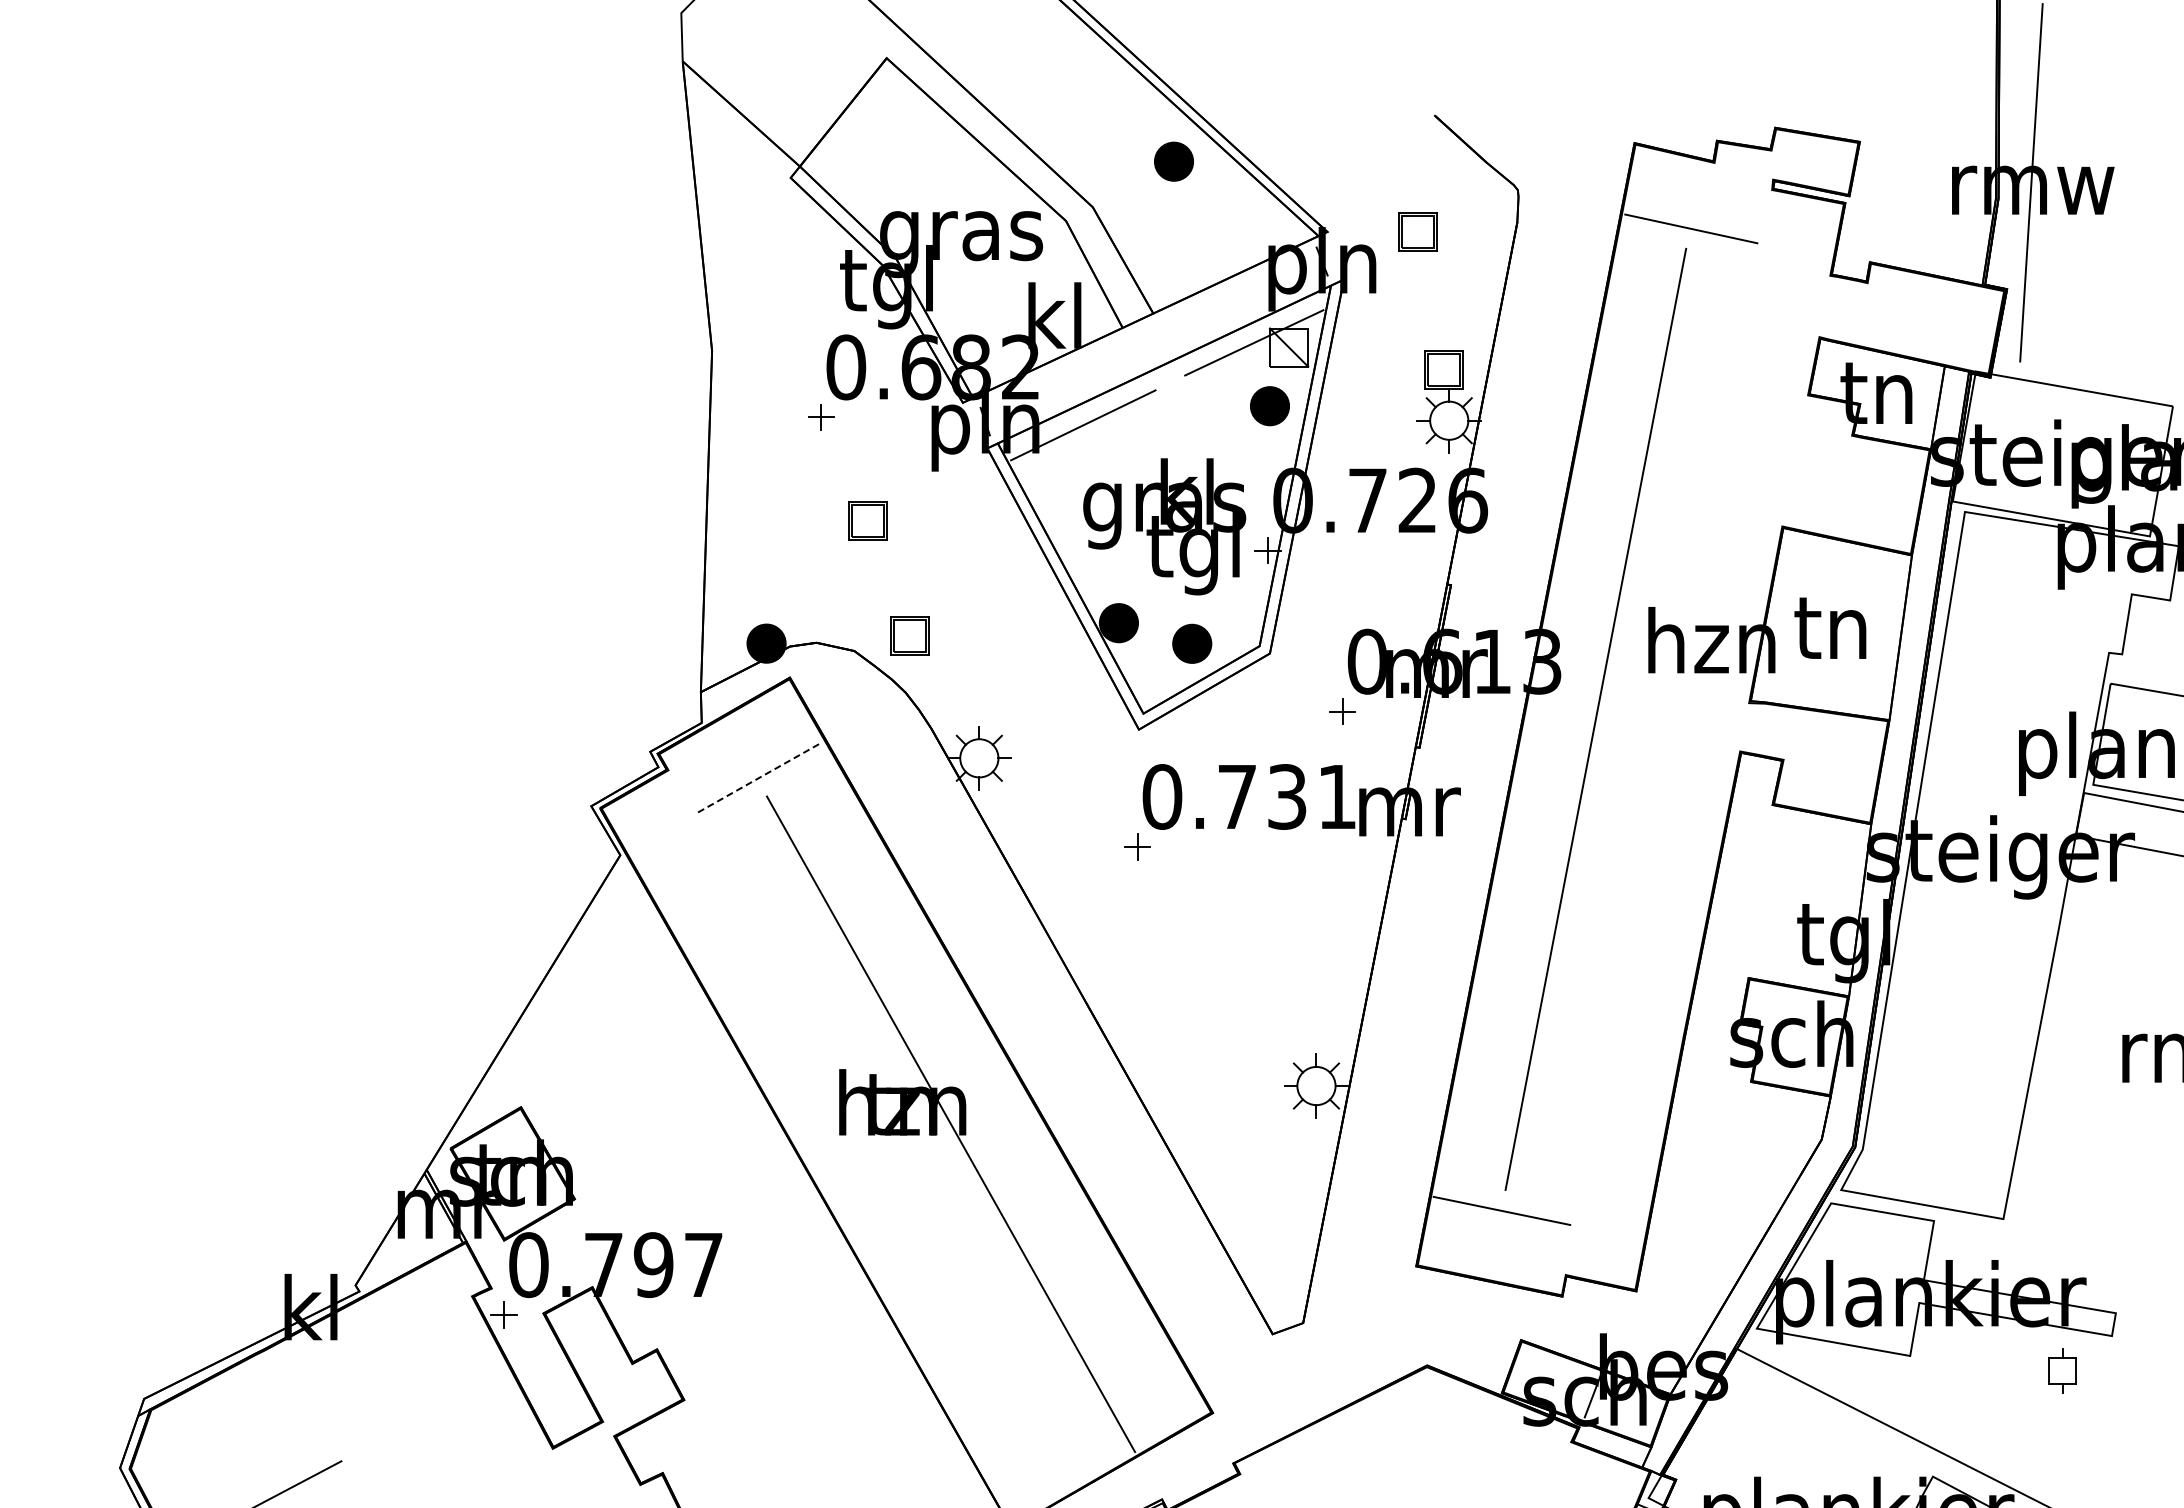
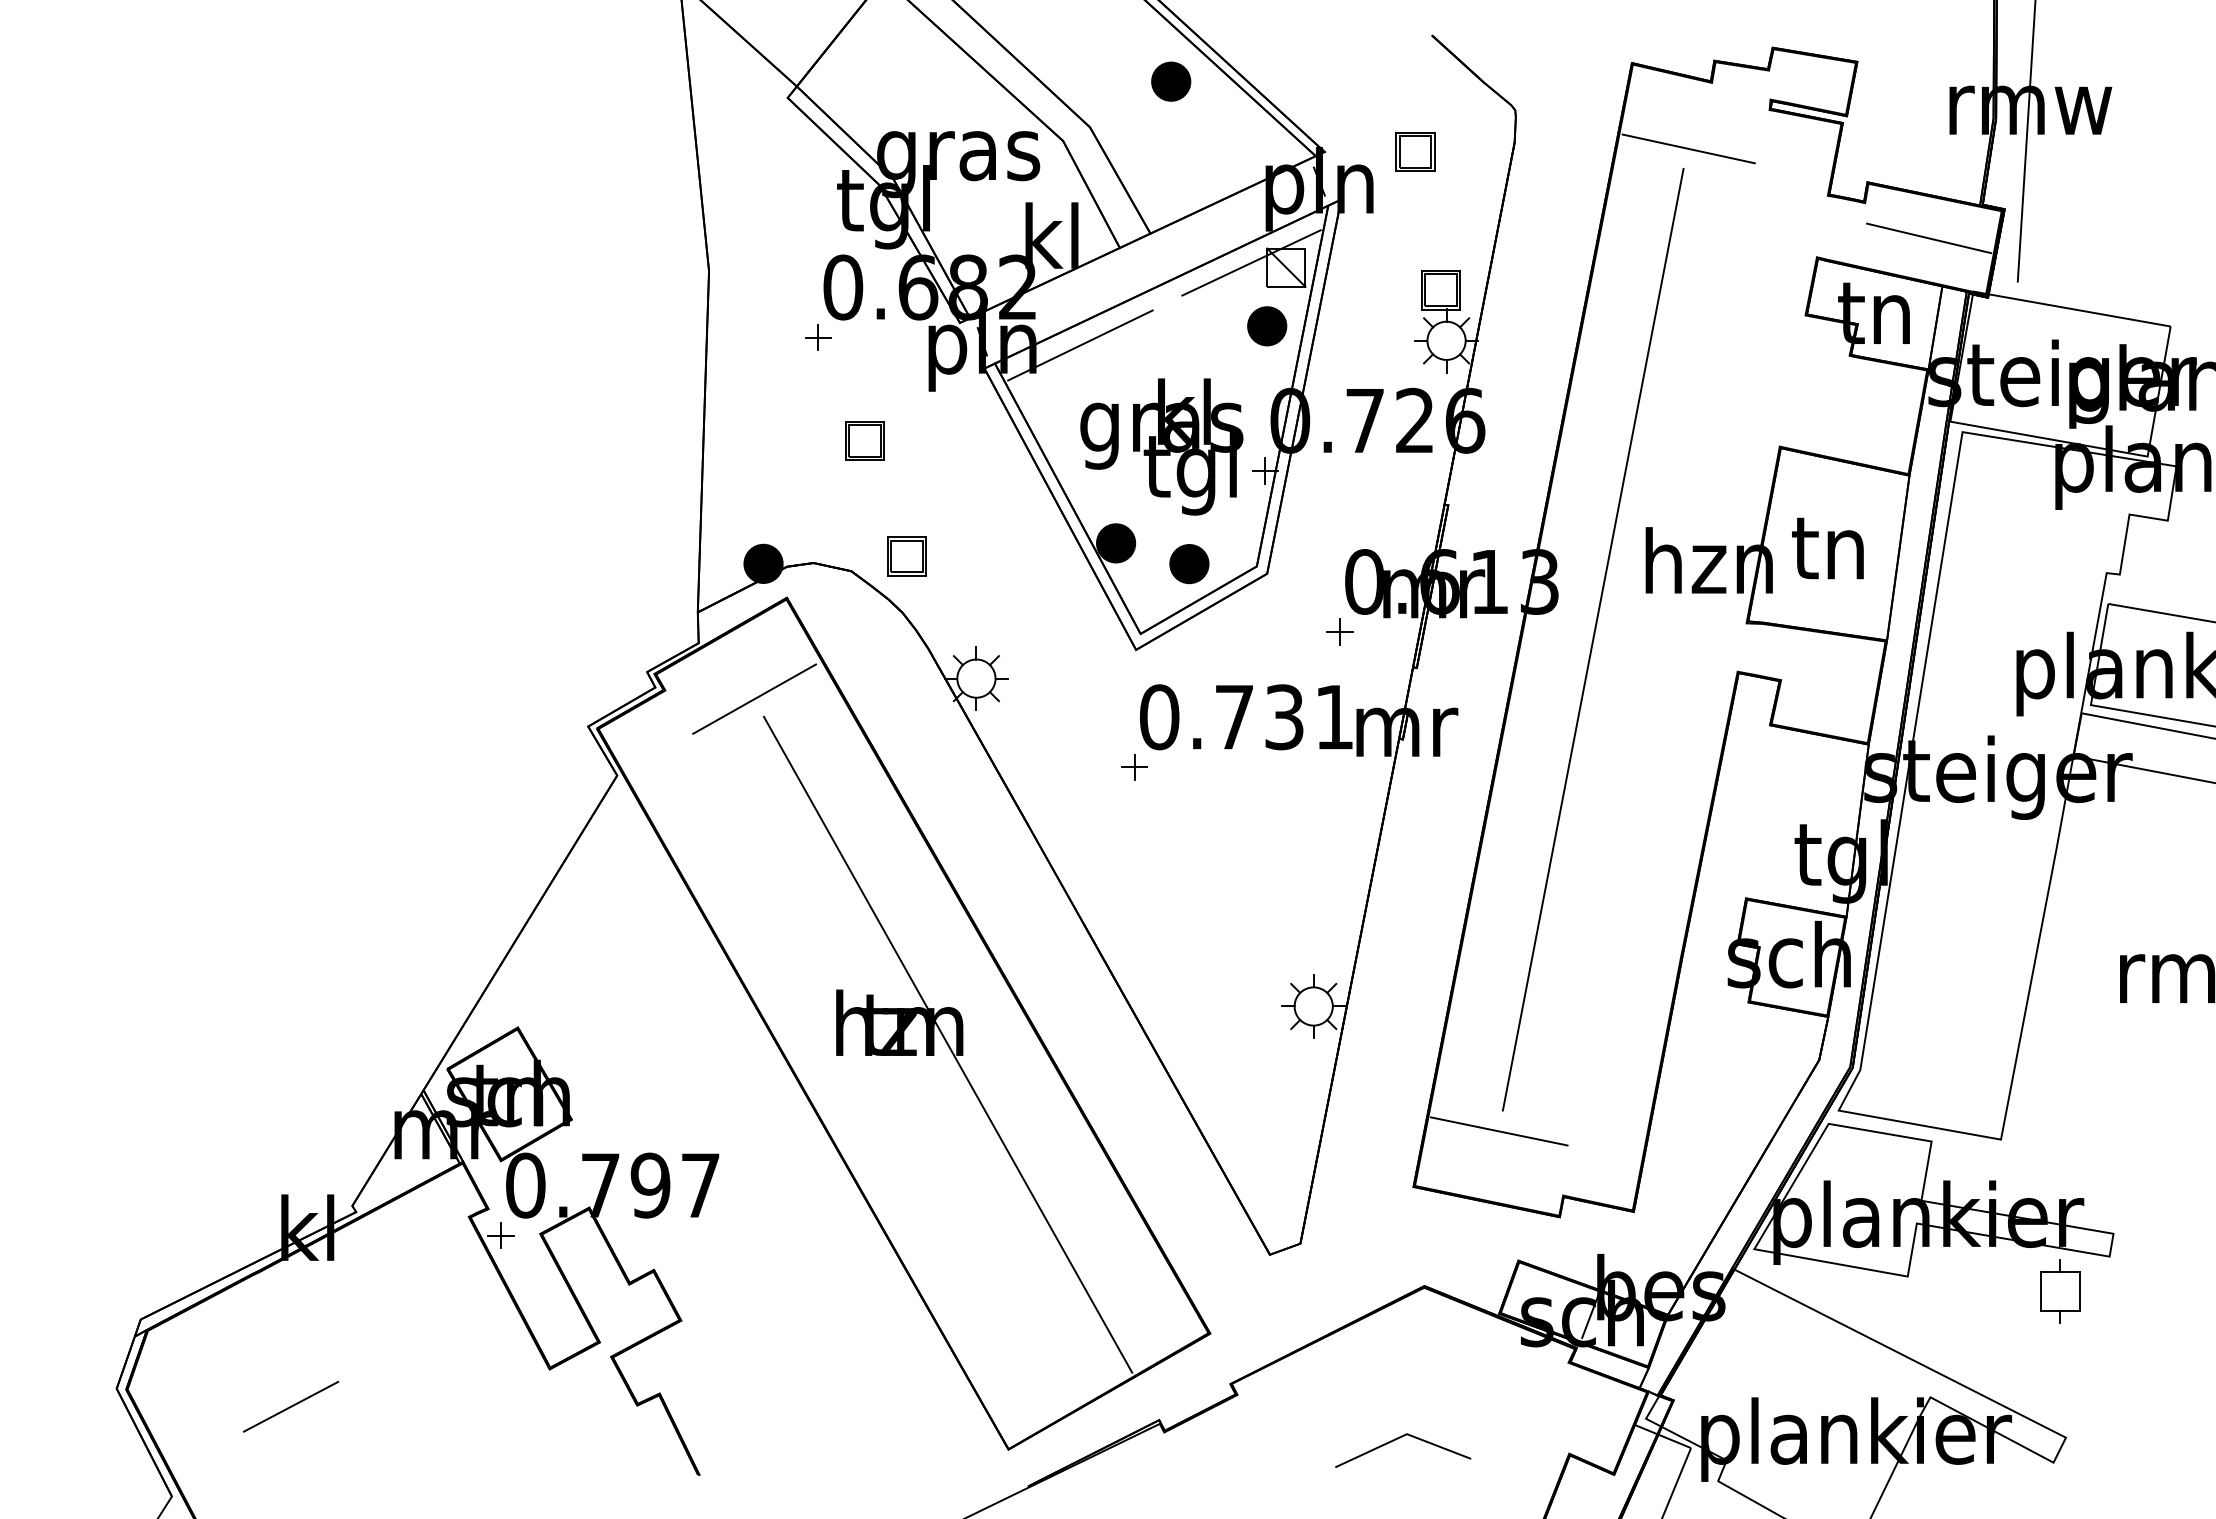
line: (1931, 318) -> (1929, 238), added
line: (757, 779) -> (754, 699), dashed -> solid
part: (2062, 1370) -> (2060, 1291), size x1.43

